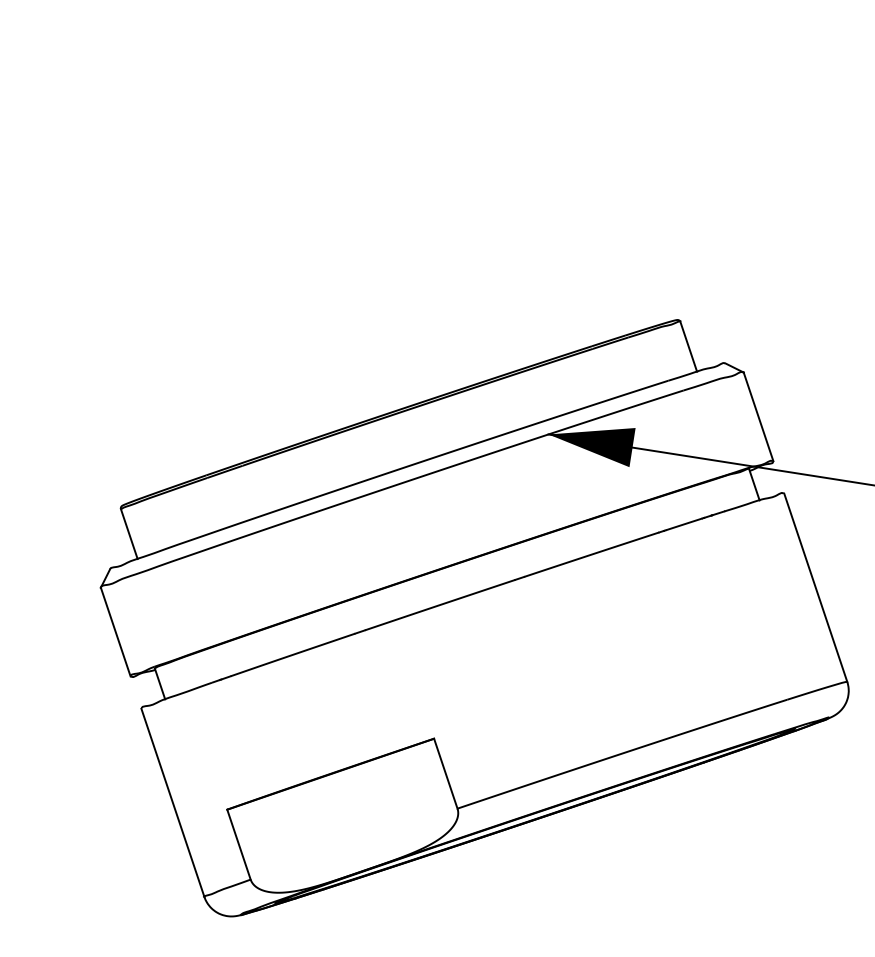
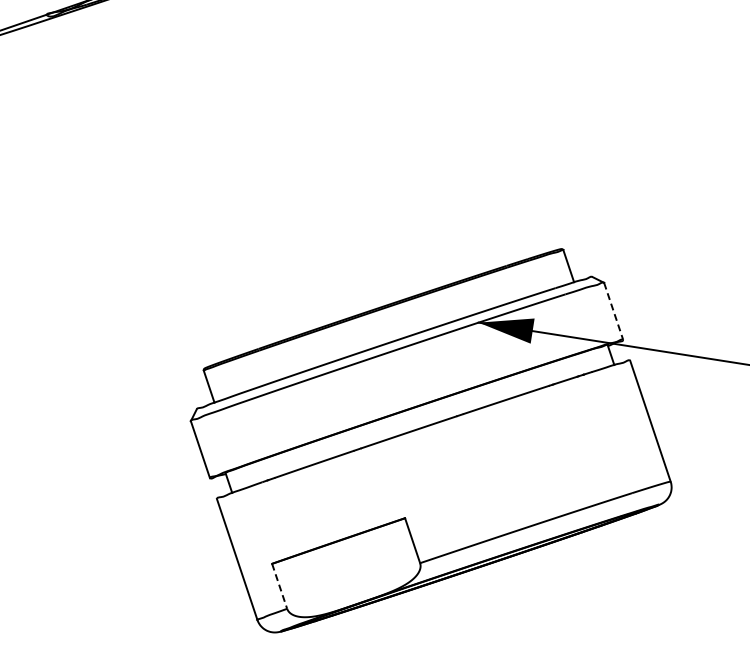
line: (758, 417) -> (613, 311), solid -> dashed
line: (238, 844) -> (279, 586), solid -> dashed

